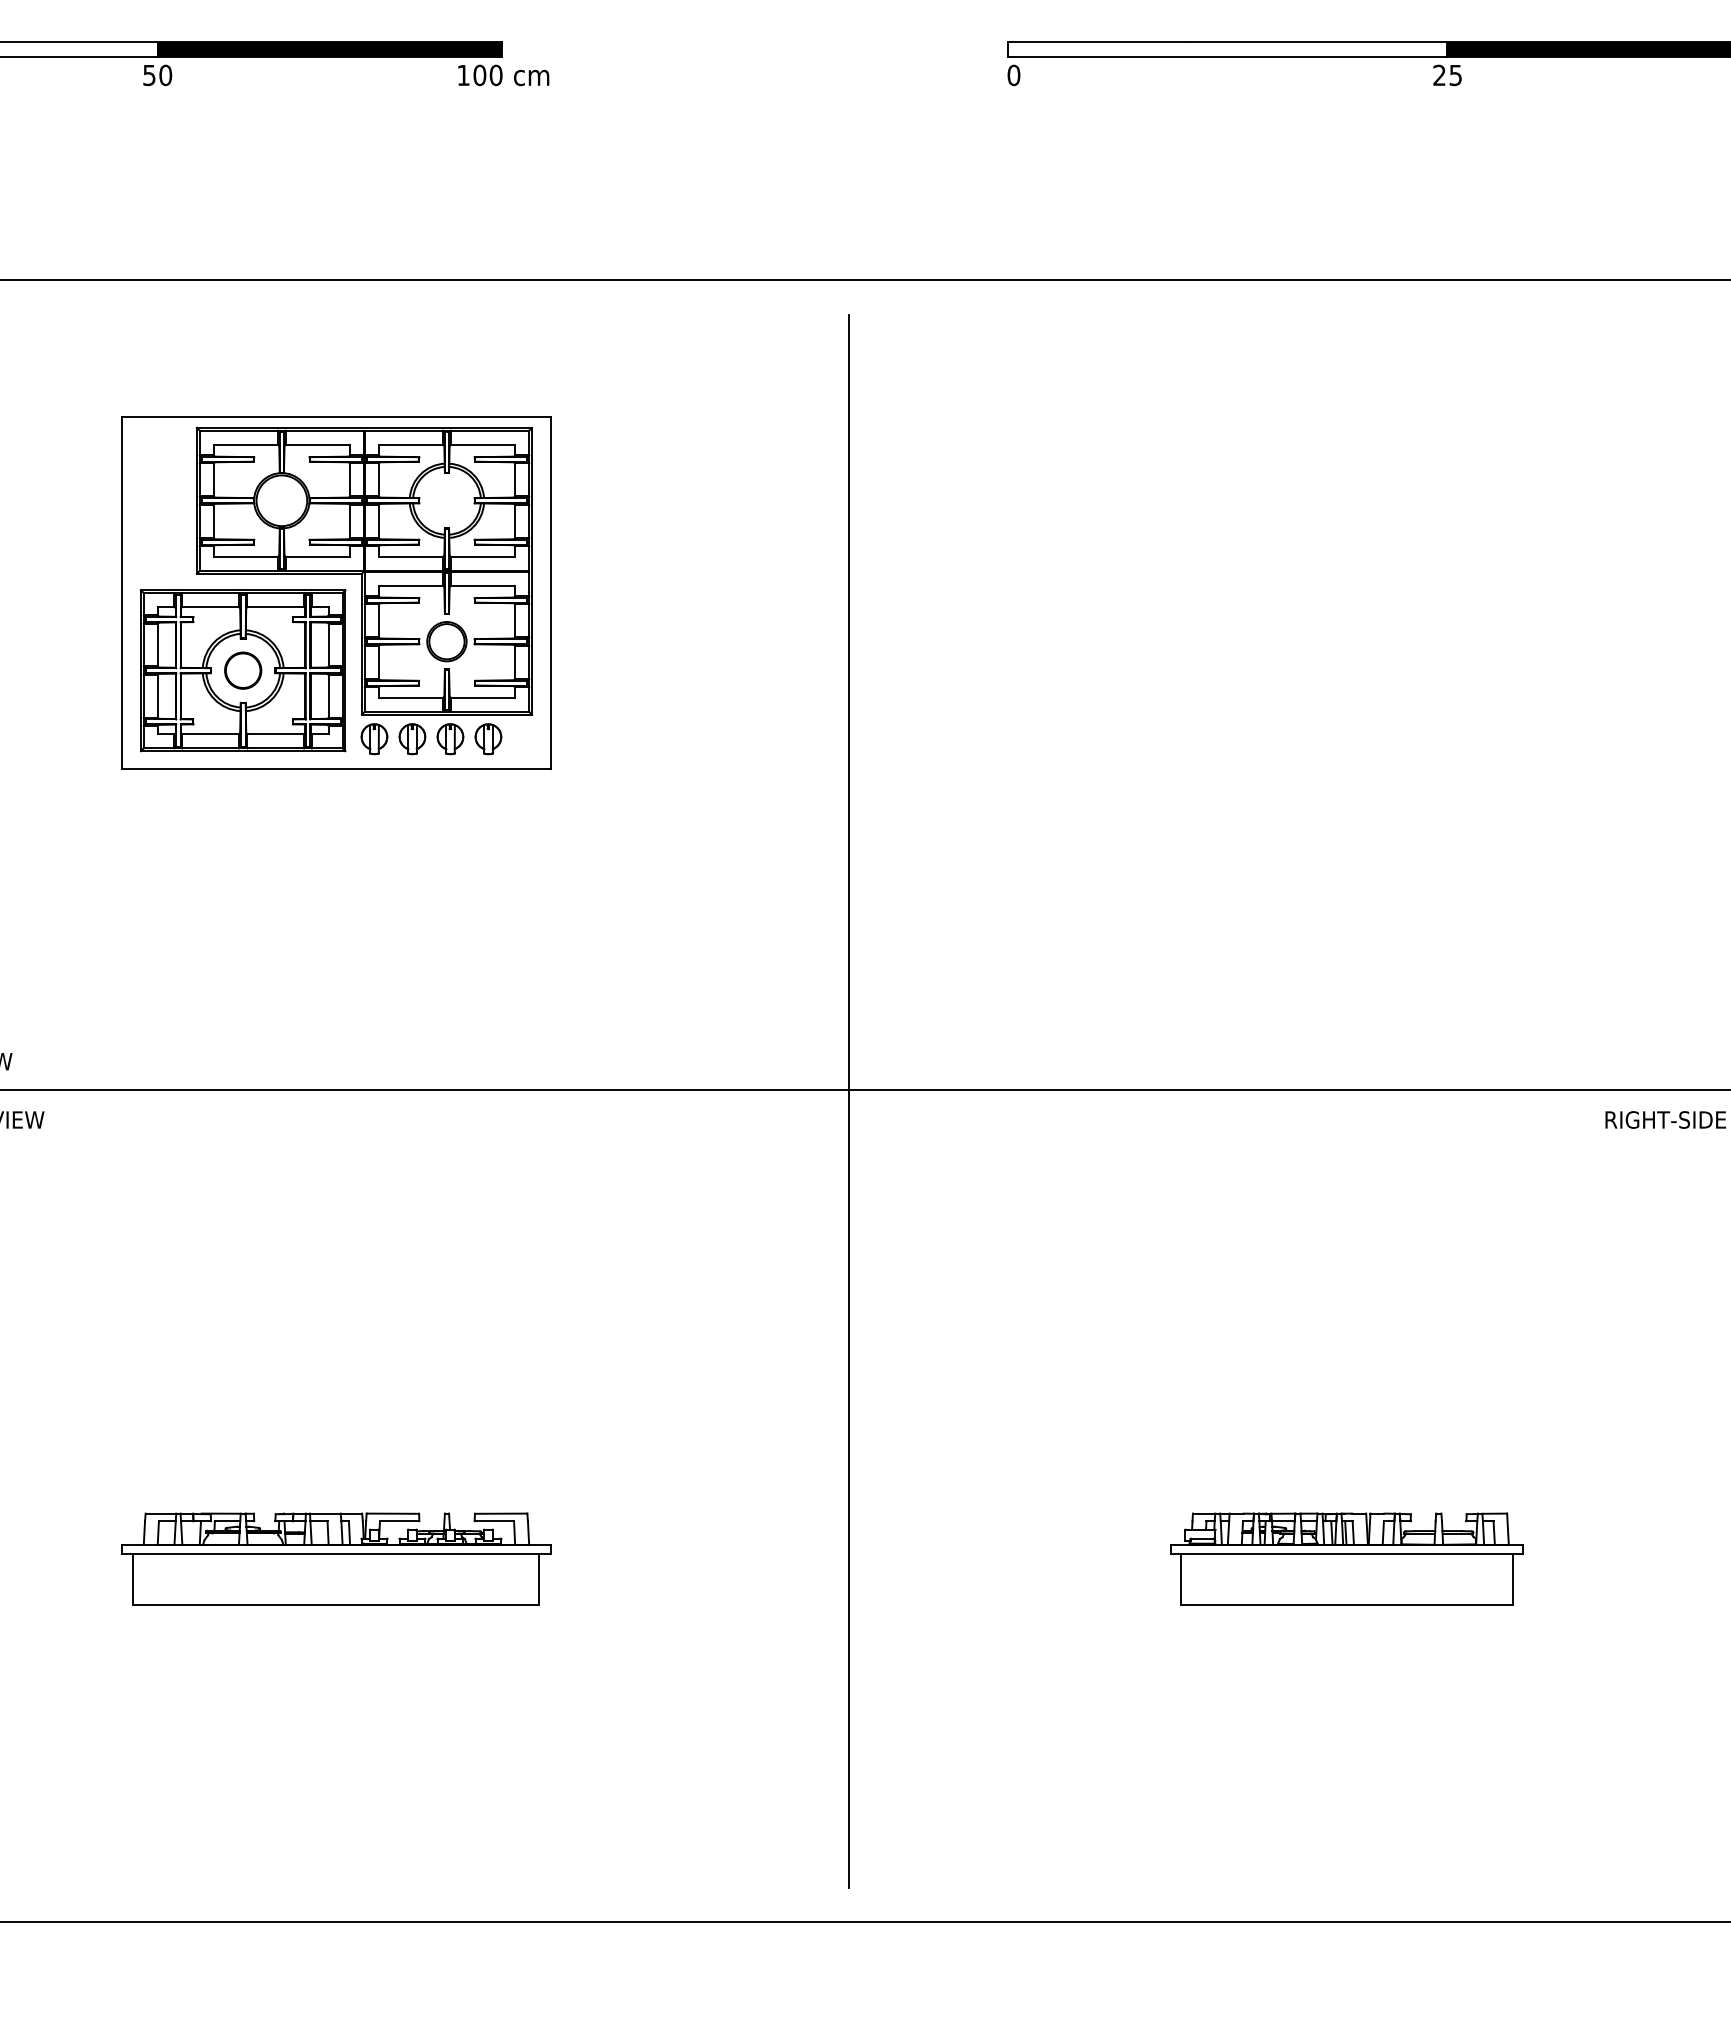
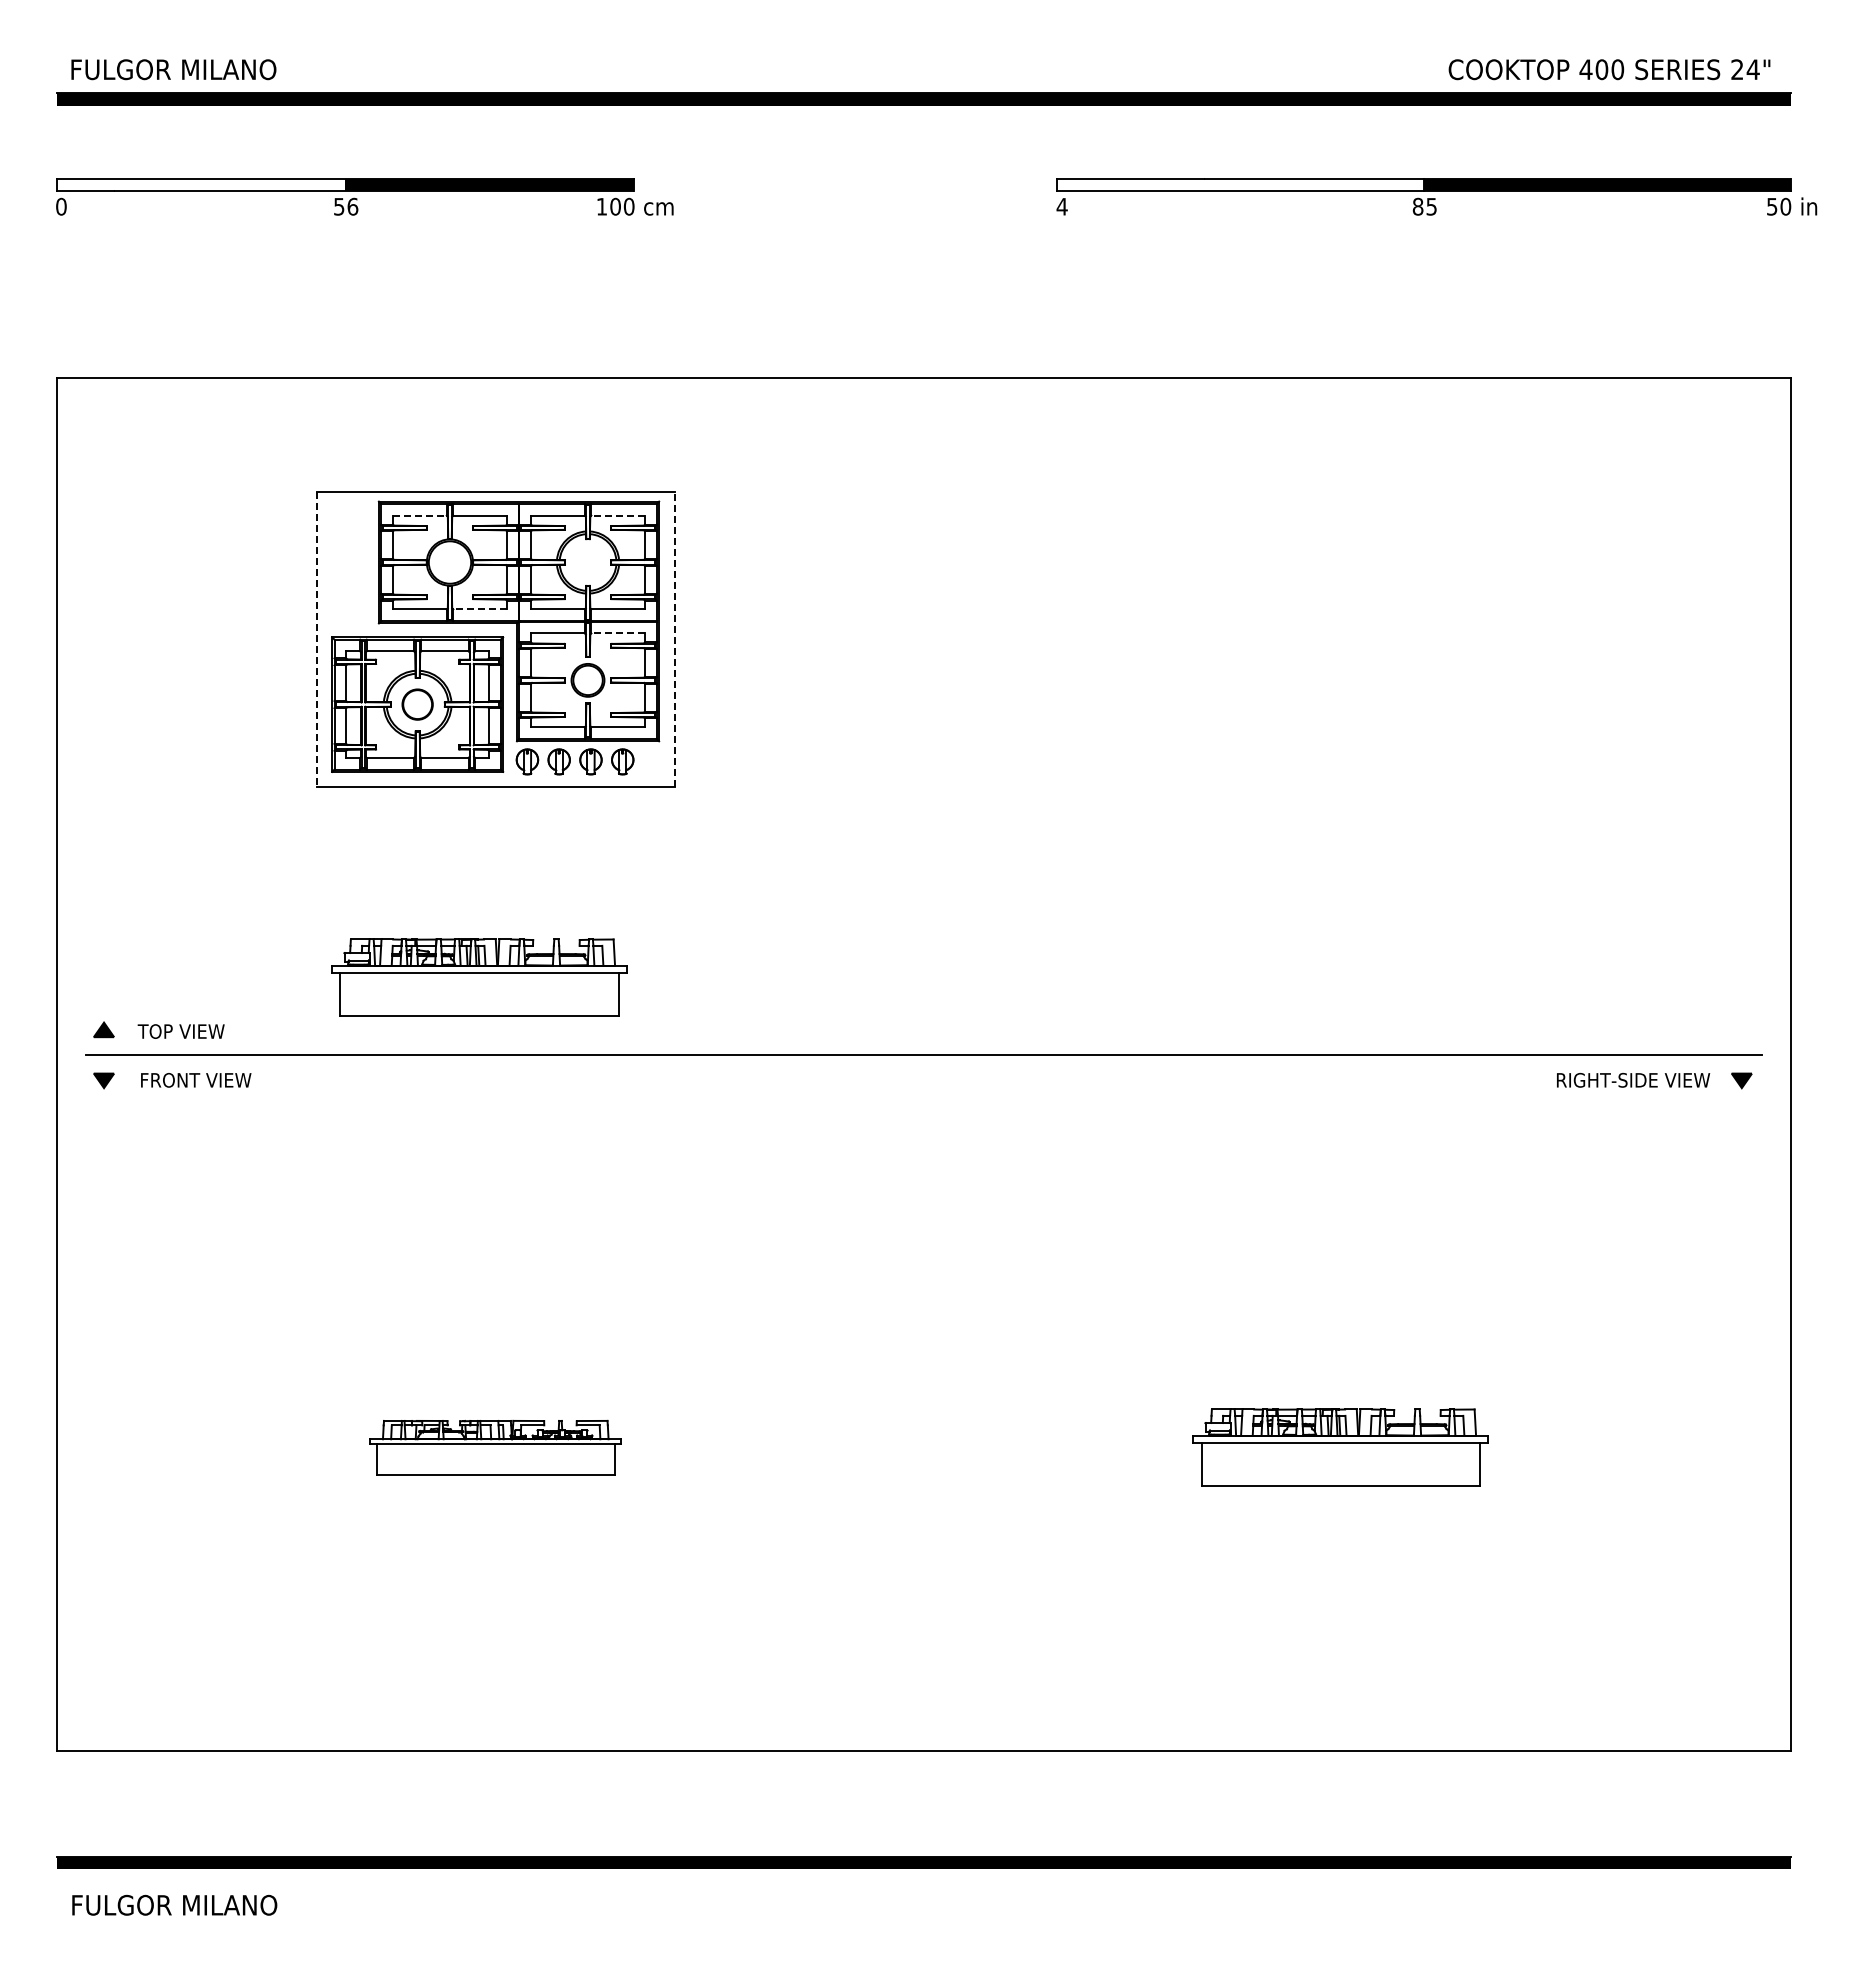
text: (165, 75) -> (352, 206), 50 -> 56
text: (1013, 75) -> (1061, 206), 0 -> 4
text: (1438, 75) -> (1417, 206), 25 -> 85
line: (245, 444) -> (419, 515), solid -> dashed
line: (483, 444) -> (618, 515), solid -> dashed
line: (318, 556) -> (480, 609), solid -> dashed
line: (483, 585) -> (618, 633), solid -> dashed
line: (550, 591) -> (674, 638), solid -> dashed
line: (122, 592) -> (316, 639), solid -> dashed
part: (317, 997) -> (479, 977), added
line: (849, 1101) -> (924, 1064), removed
part: (336, 1559) -> (495, 1447), size x0.7

